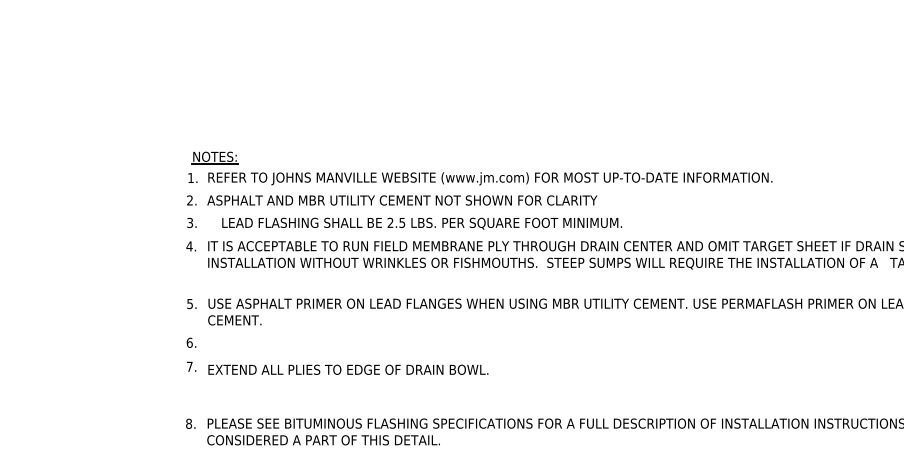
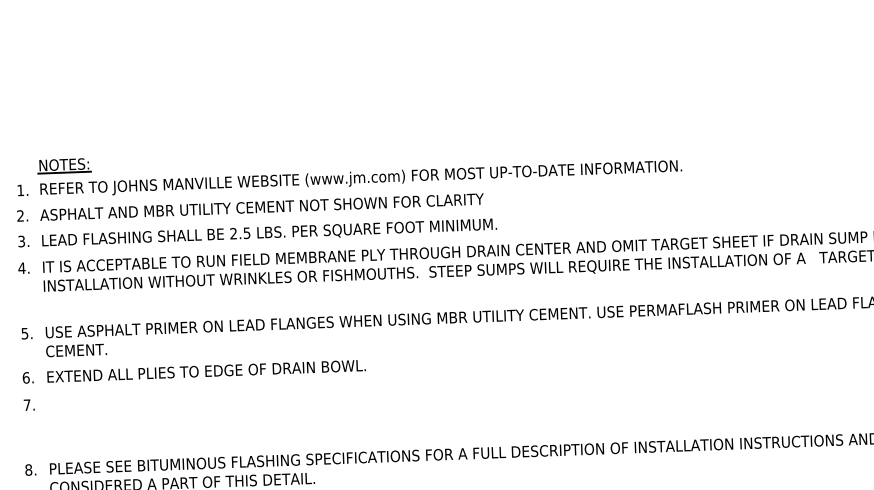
part: (214, 157) -> (63, 165), moved
text: (421, 223) -> (268, 233), moved
text: (348, 369) -> (206, 370), moved

